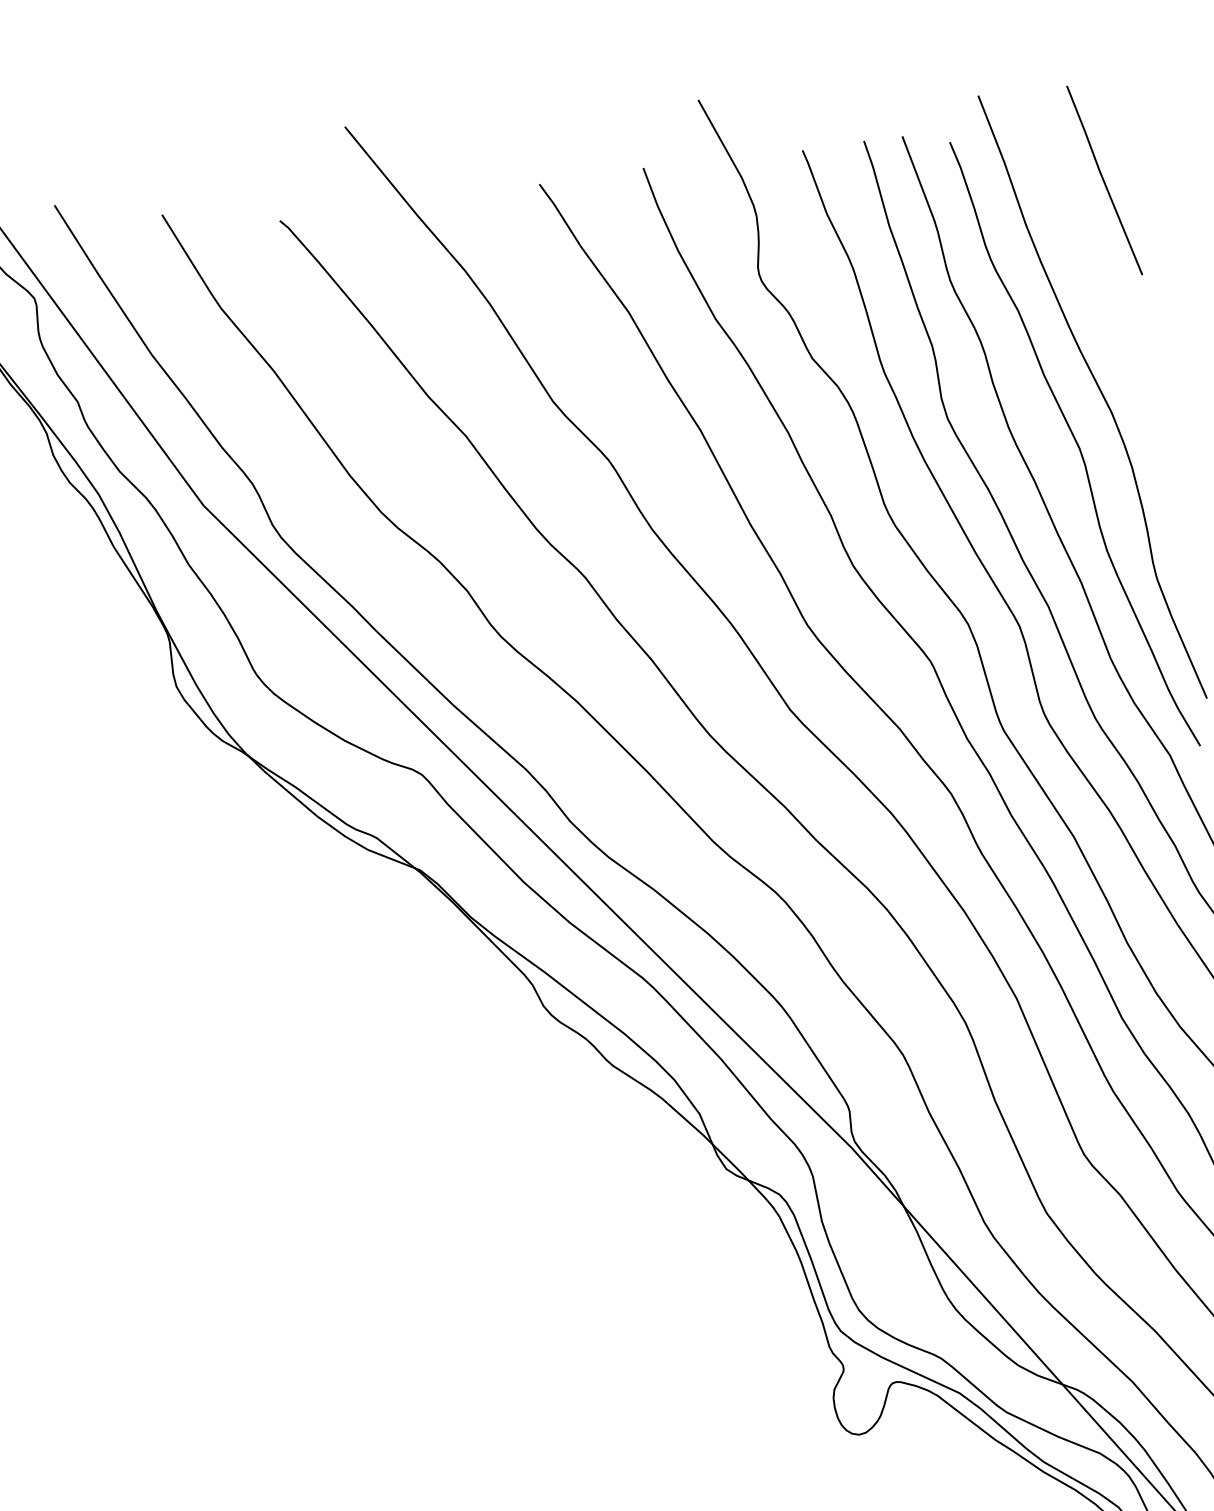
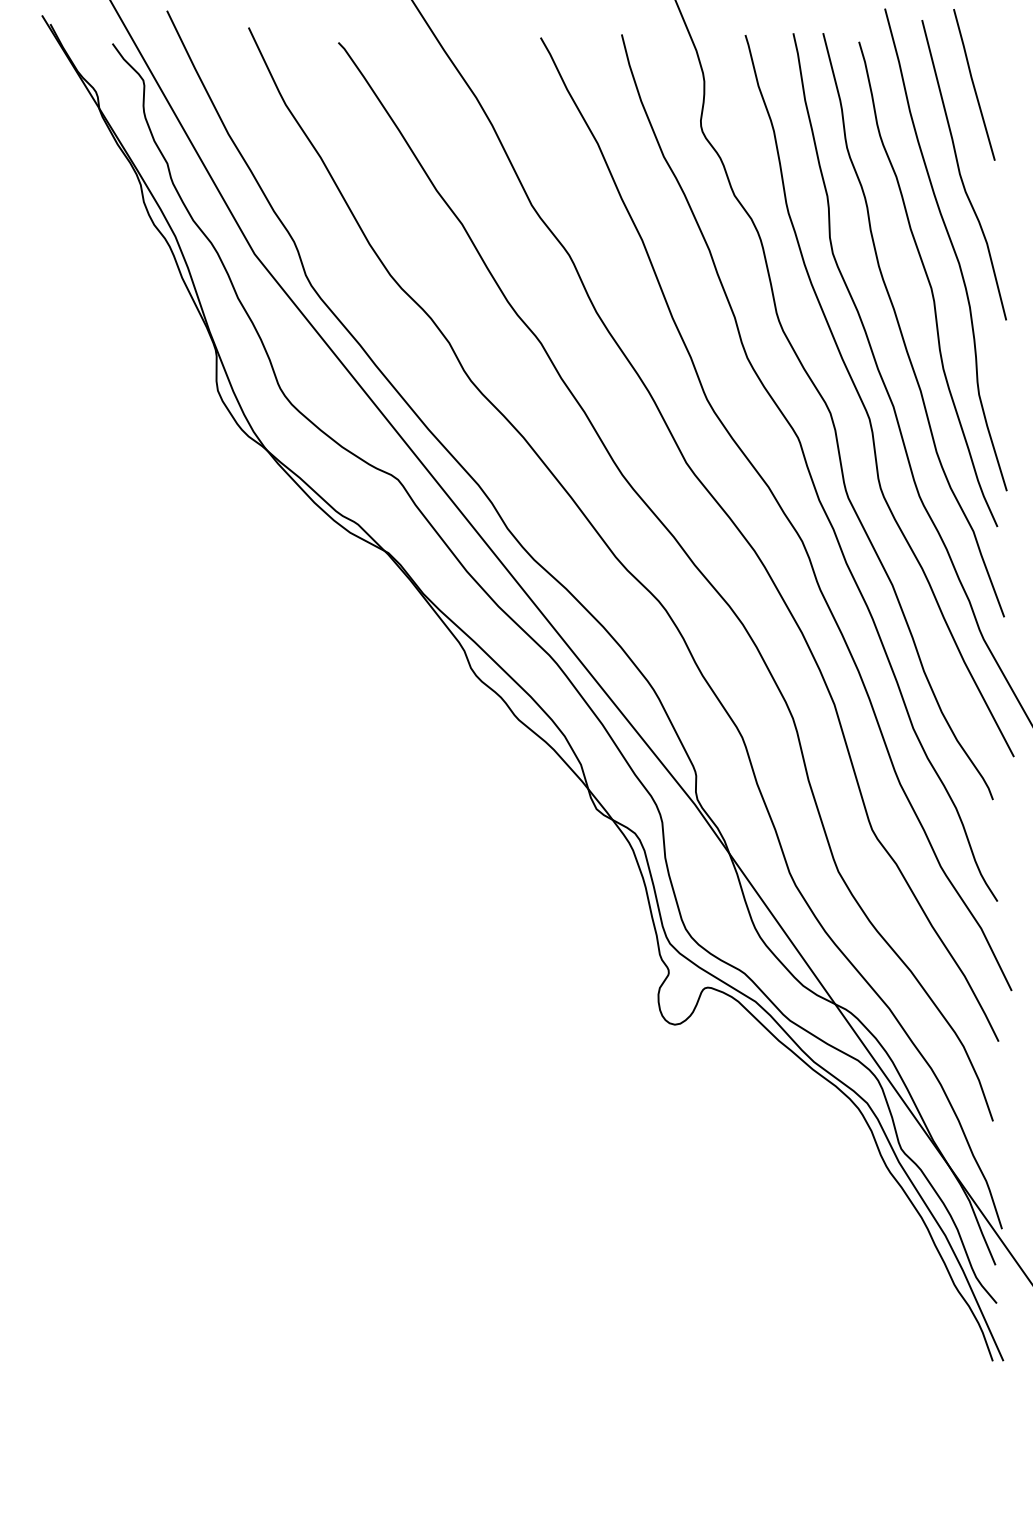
curve: (1099, 294) -> (960, 171), added

